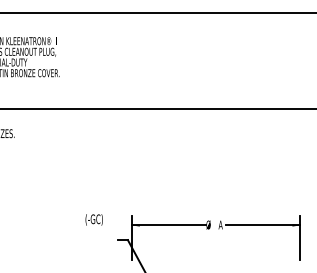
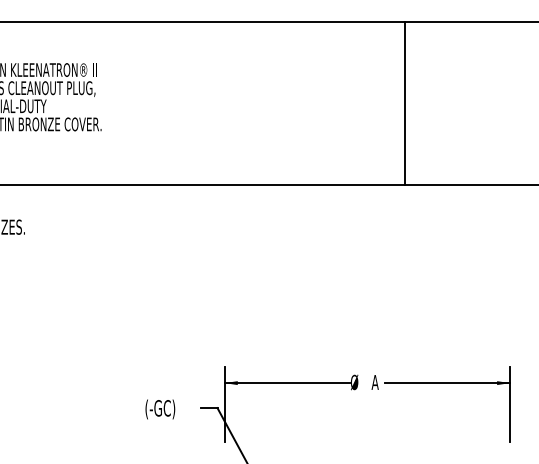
line: (238, 61) -> (405, 104), added
text: (93, 219) -> (159, 408), moved

